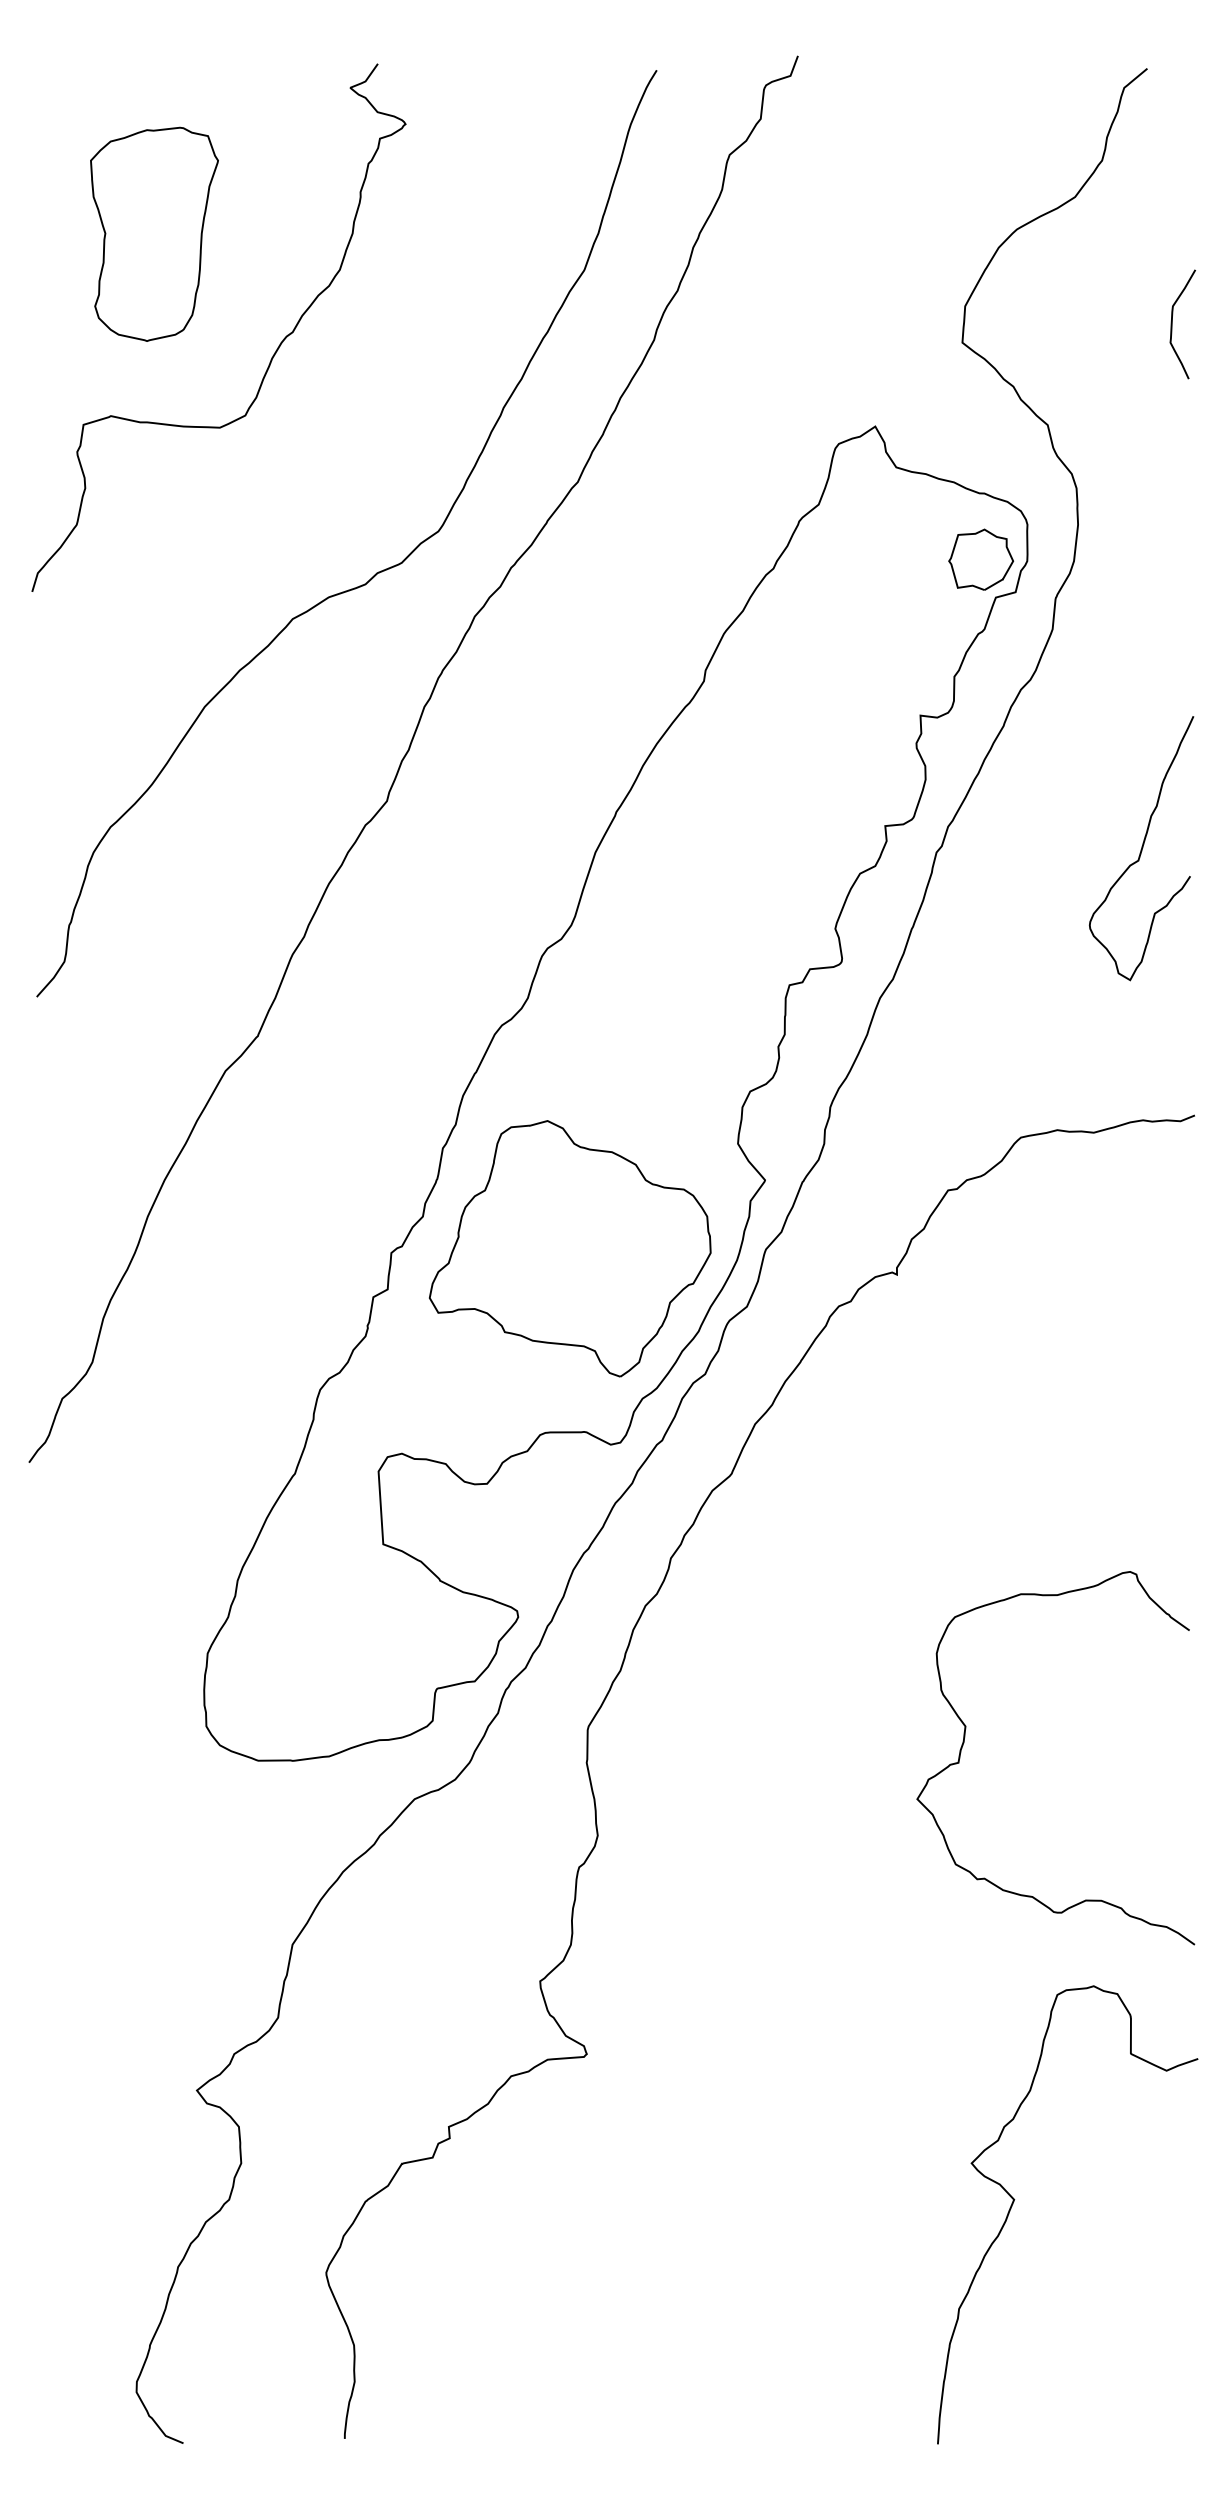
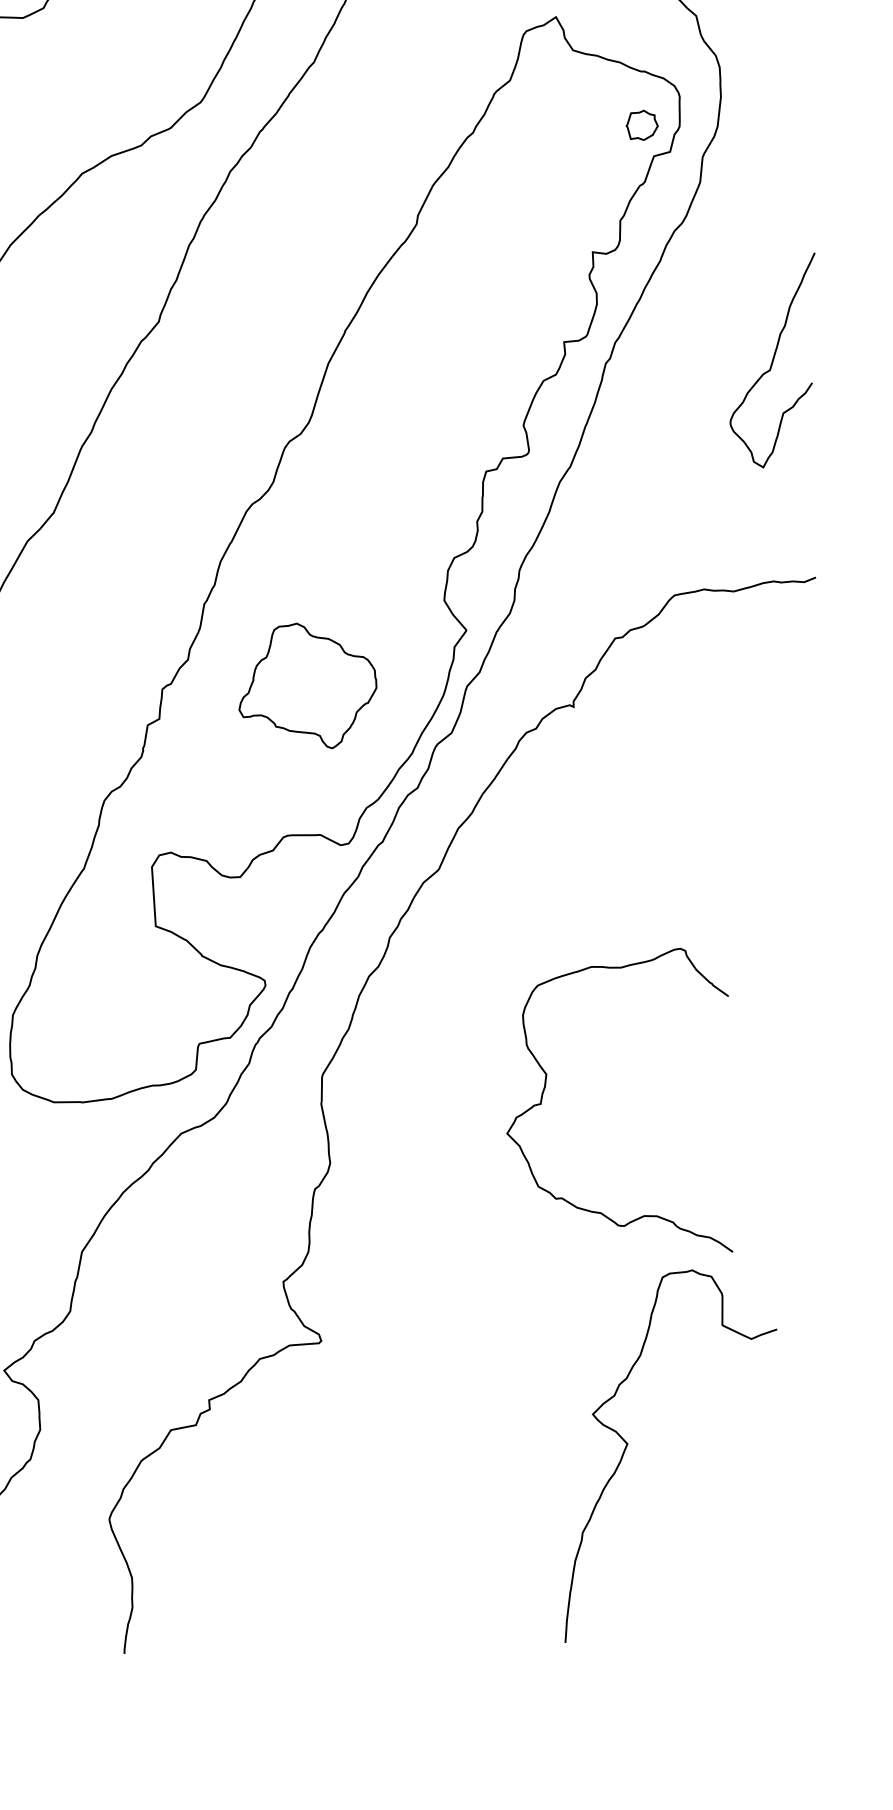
part: (981, 559) -> (642, 125), size x0.6
part: (570, 1248) -> (308, 685), size x0.6
curve: (964, 1743) -> (545, 1088), moved
curve: (1015, 2199) -> (628, 1443), moved

